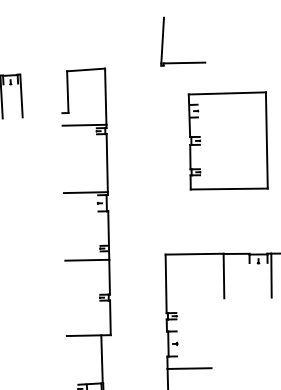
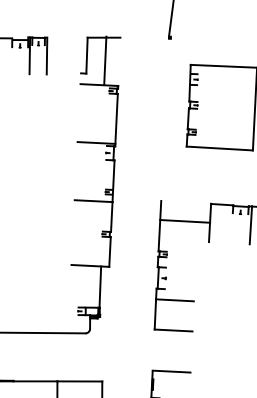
line: (183, 62) -> (188, 37), removed
line: (105, 96) -> (105, 60), moved
line: (195, 254) -> (185, 221), moved

